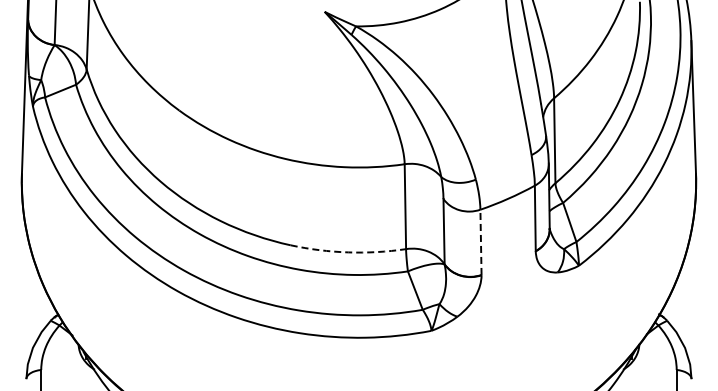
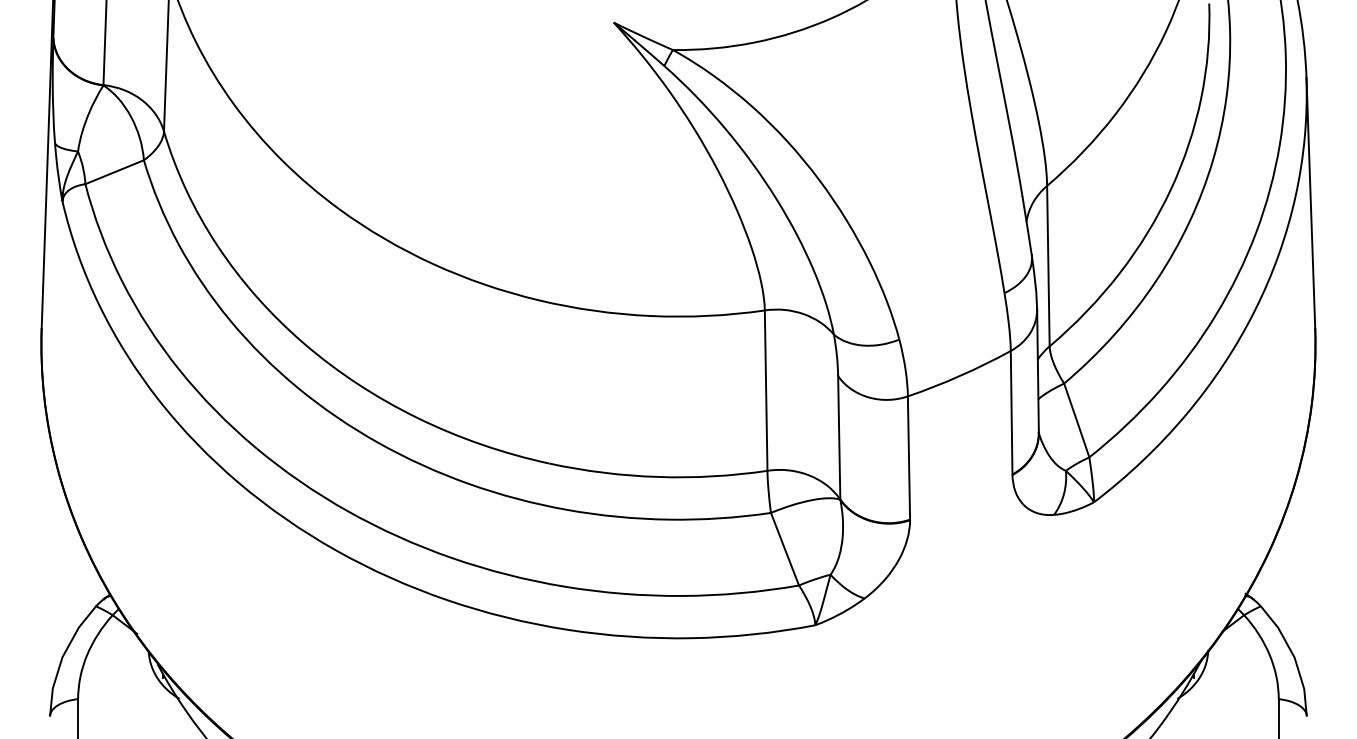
line: (480, 242) -> (908, 458), dashed -> solid
arc: (348, 252) -> (658, 477), dashed -> solid

